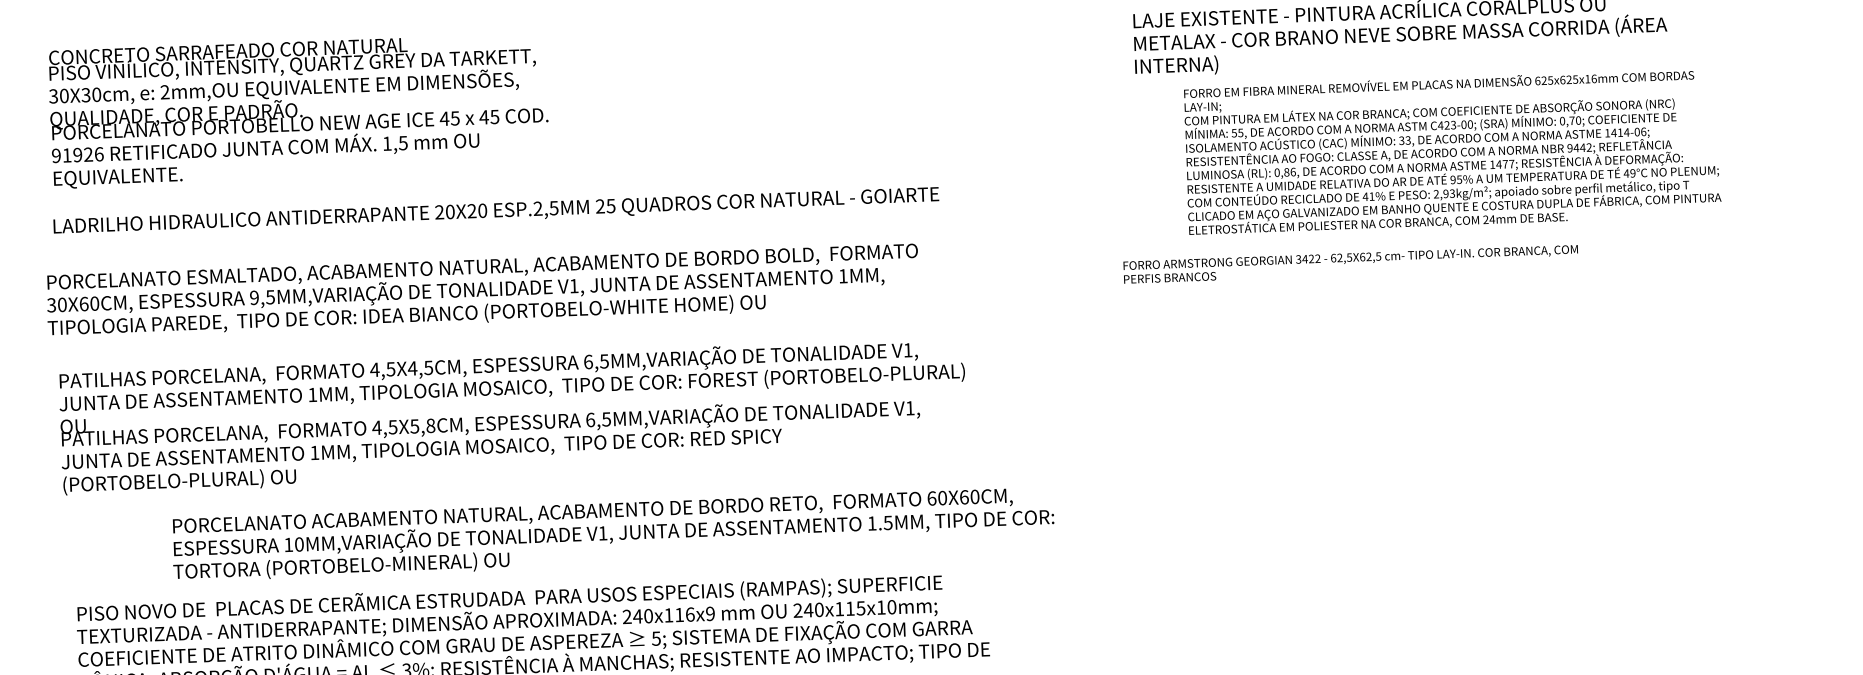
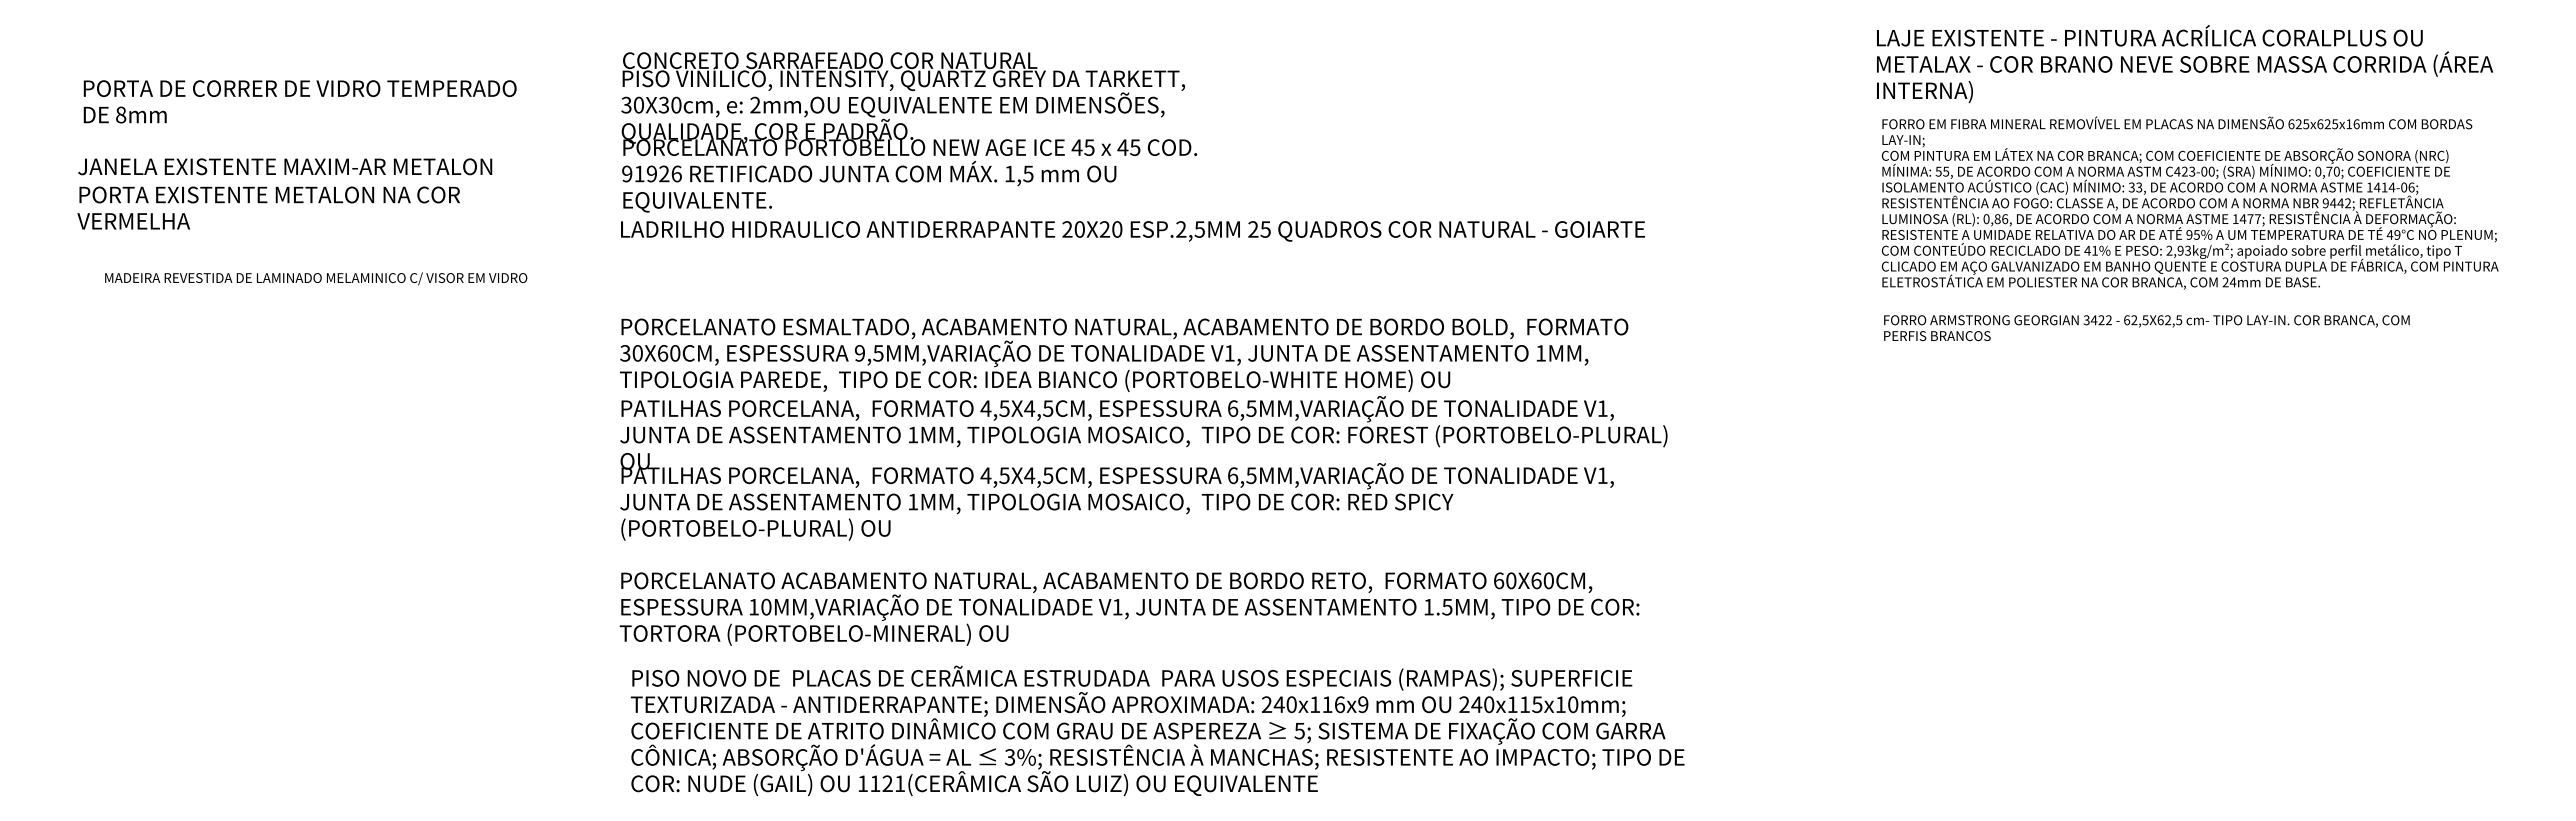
text: (299, 111) -> (909, 132), moved
text: (1452, 151) -> (2189, 202), moved
text: (1350, 264) -> (2146, 328), moved
text: (483, 290) -> (1124, 354), moved
text: (422, 426) -> (1038, 475), 4,5X5,8CM, -> 4,5X4,5CM,
text: (613, 534) -> (1129, 608), moved

